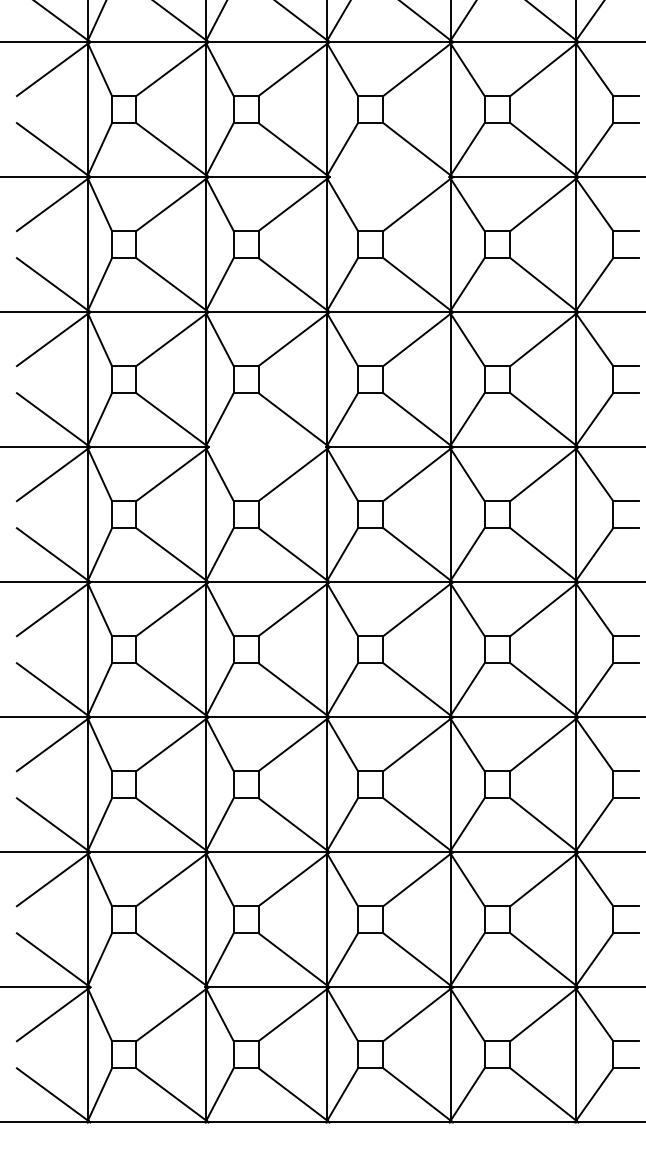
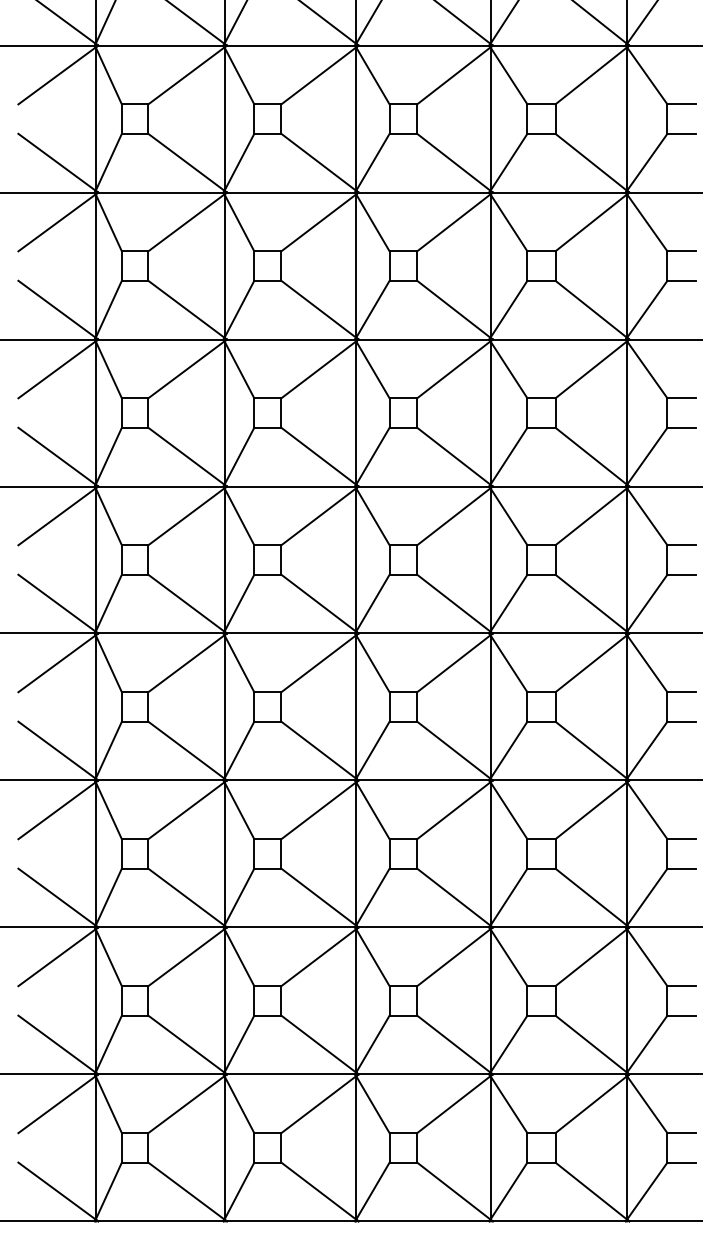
line: (389, 177) -> (423, 193), added
line: (267, 447) -> (291, 486), added
line: (147, 987) -> (160, 1074), added

